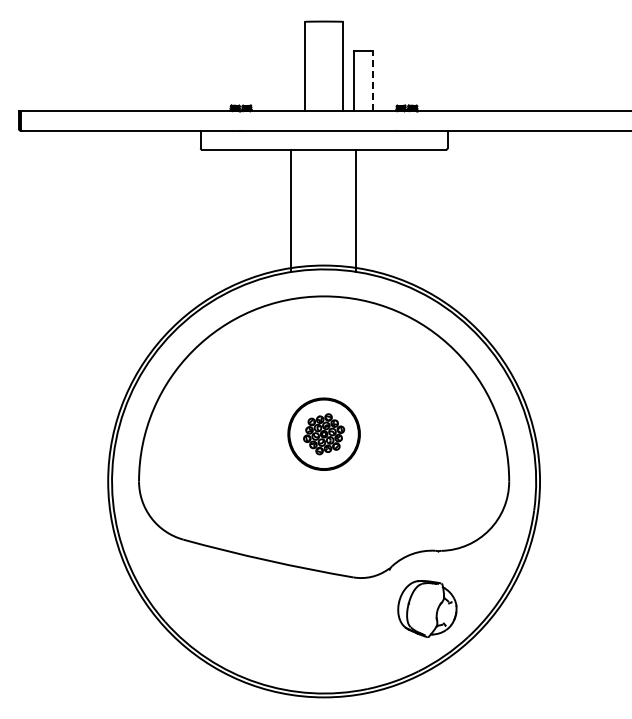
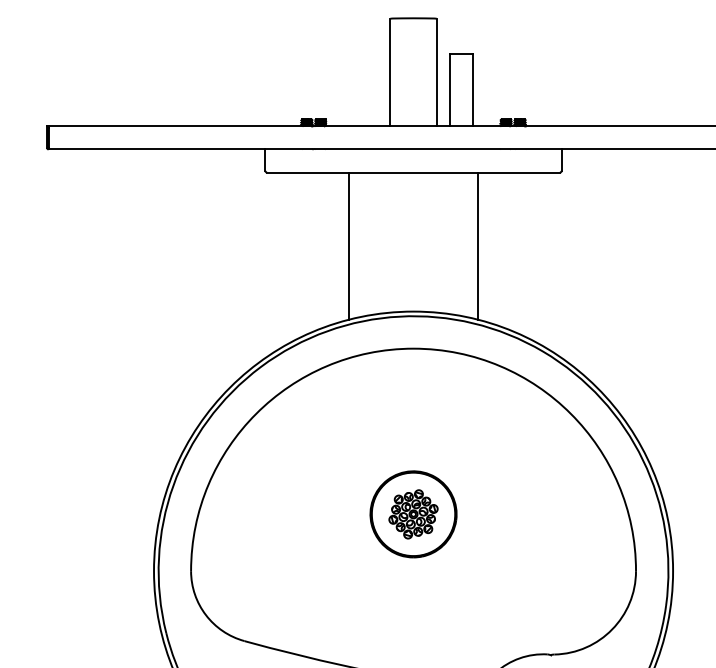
line: (373, 80) -> (472, 89), dashed -> solid
line: (291, 210) -> (349, 245), moved
line: (356, 210) -> (478, 245), moved

